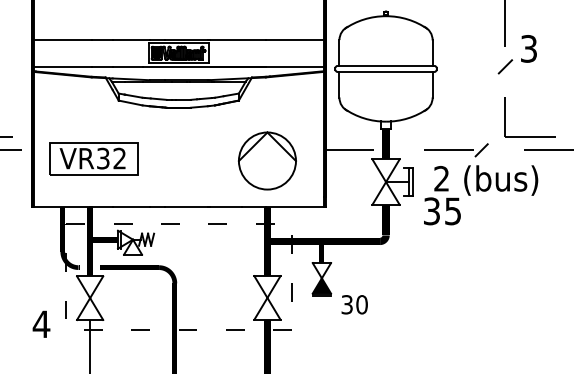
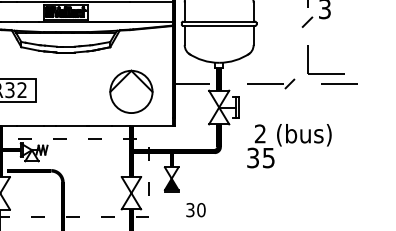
text: (481, 195) -> (289, 146), moved
text: (354, 304) -> (195, 209), moved

